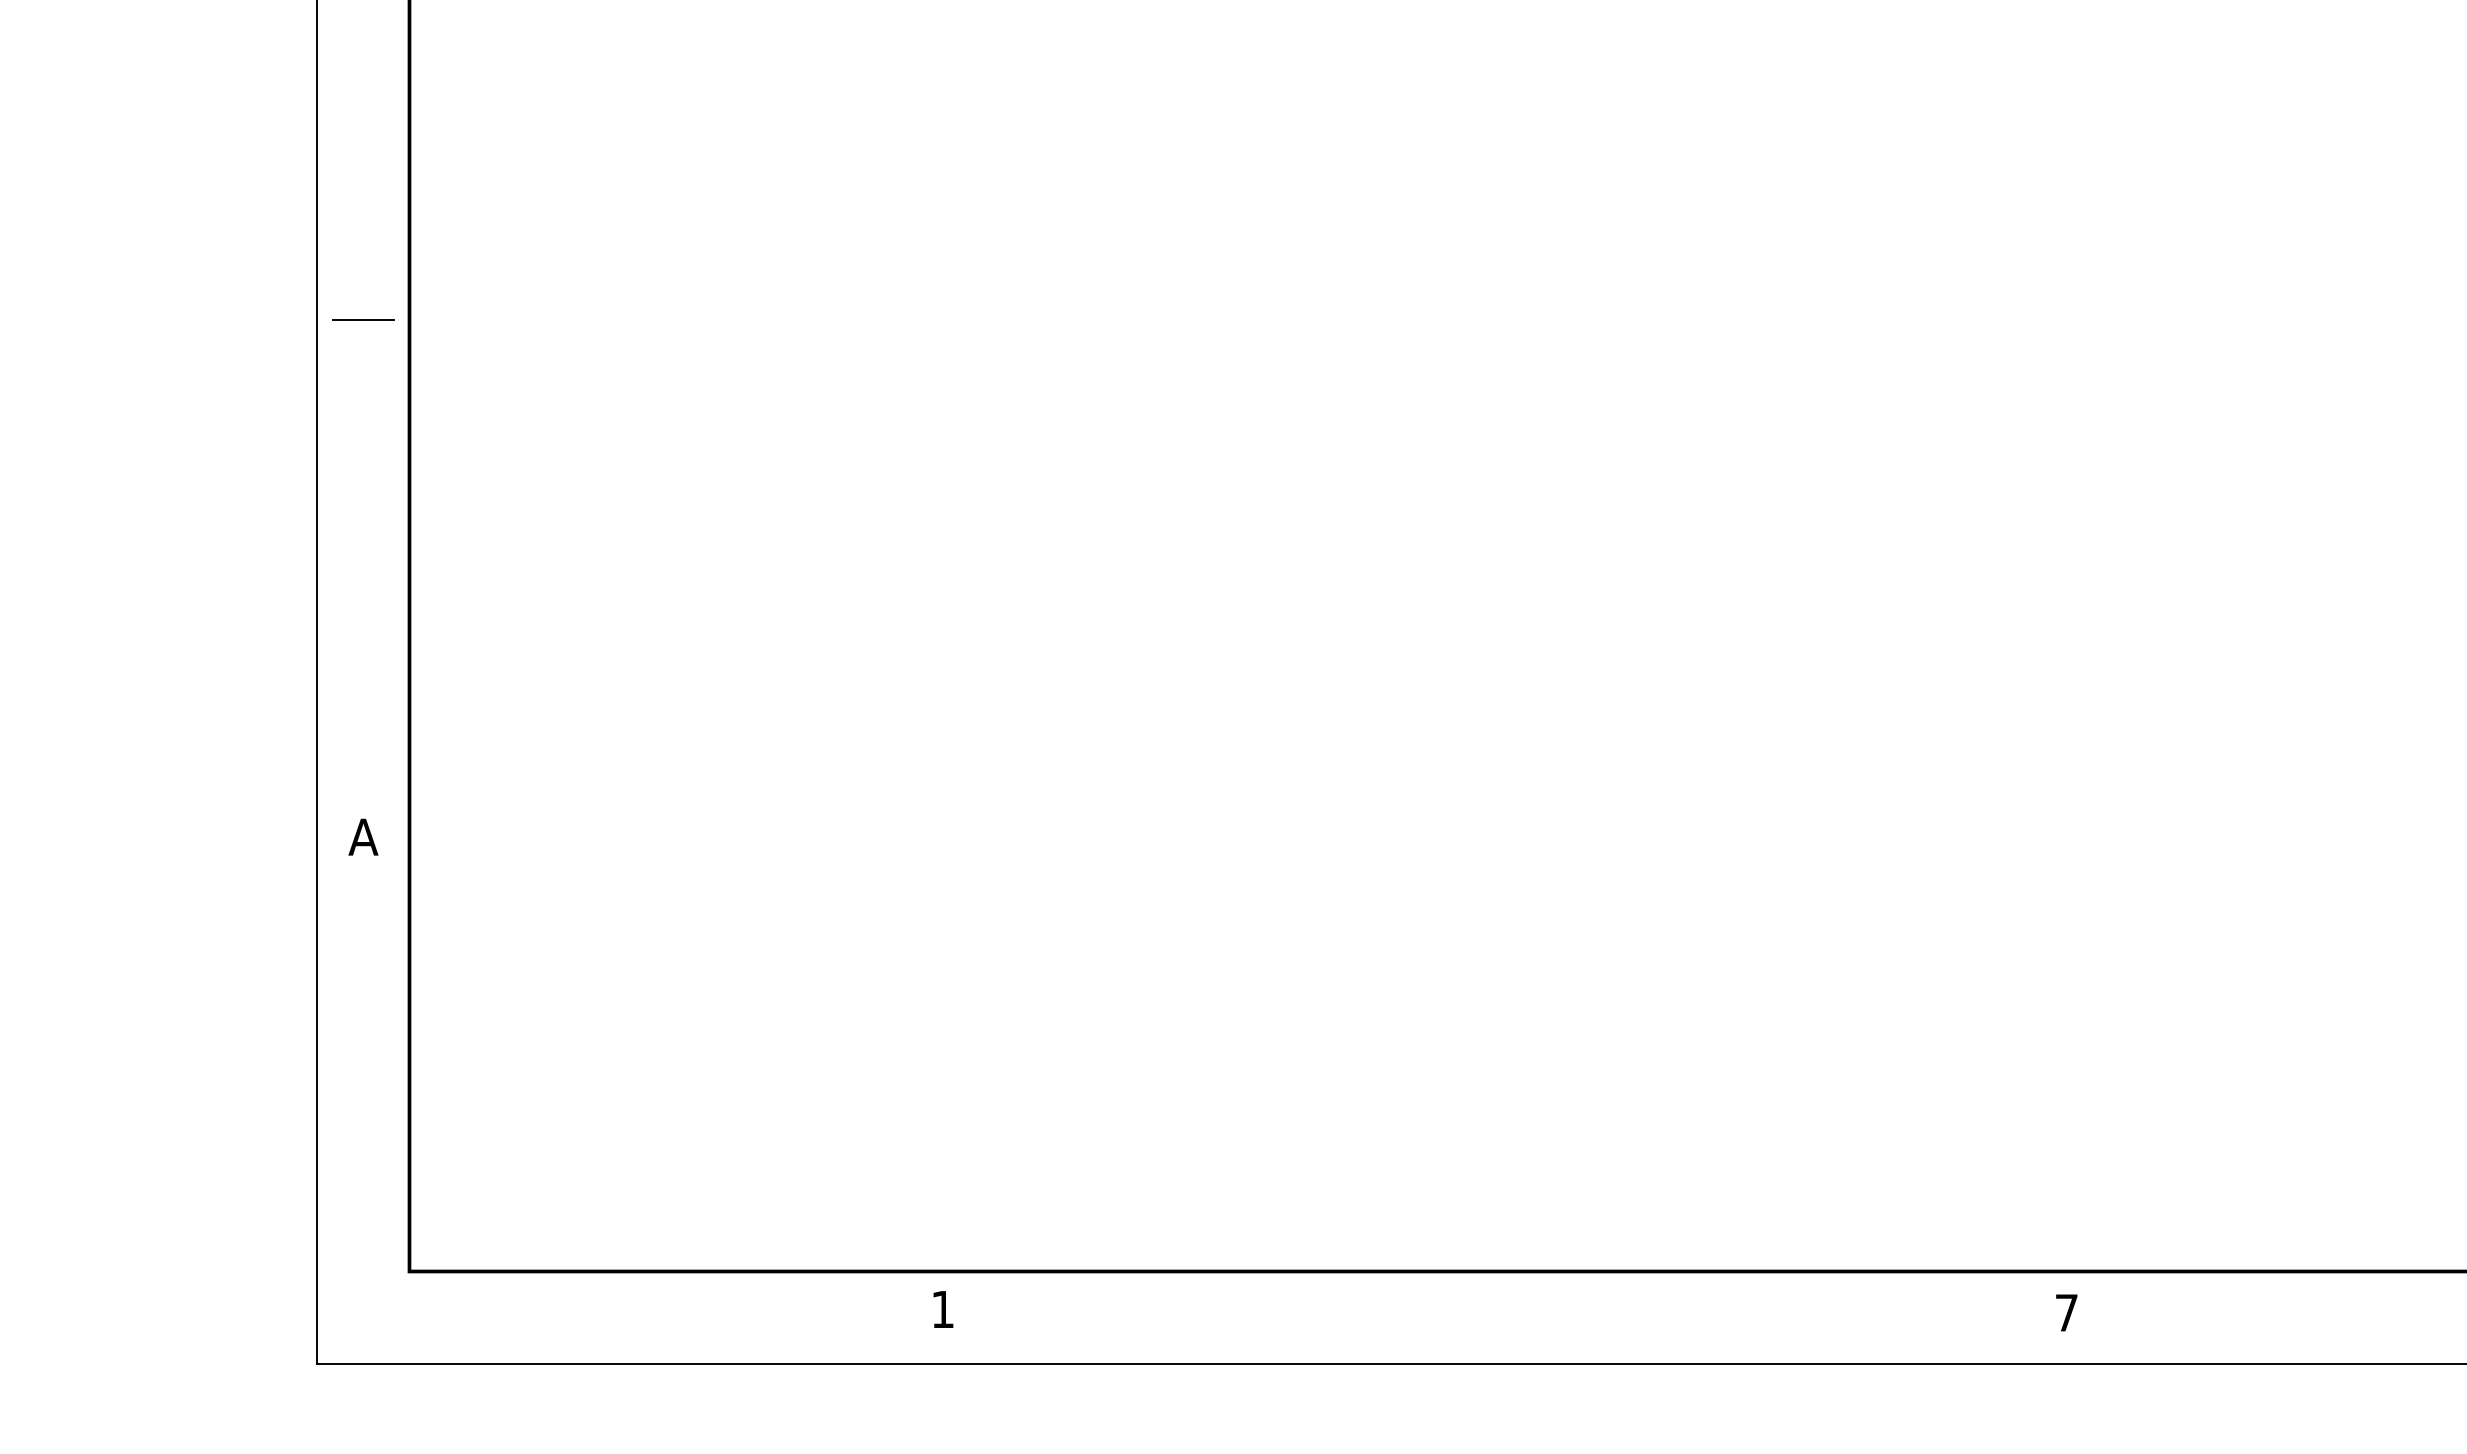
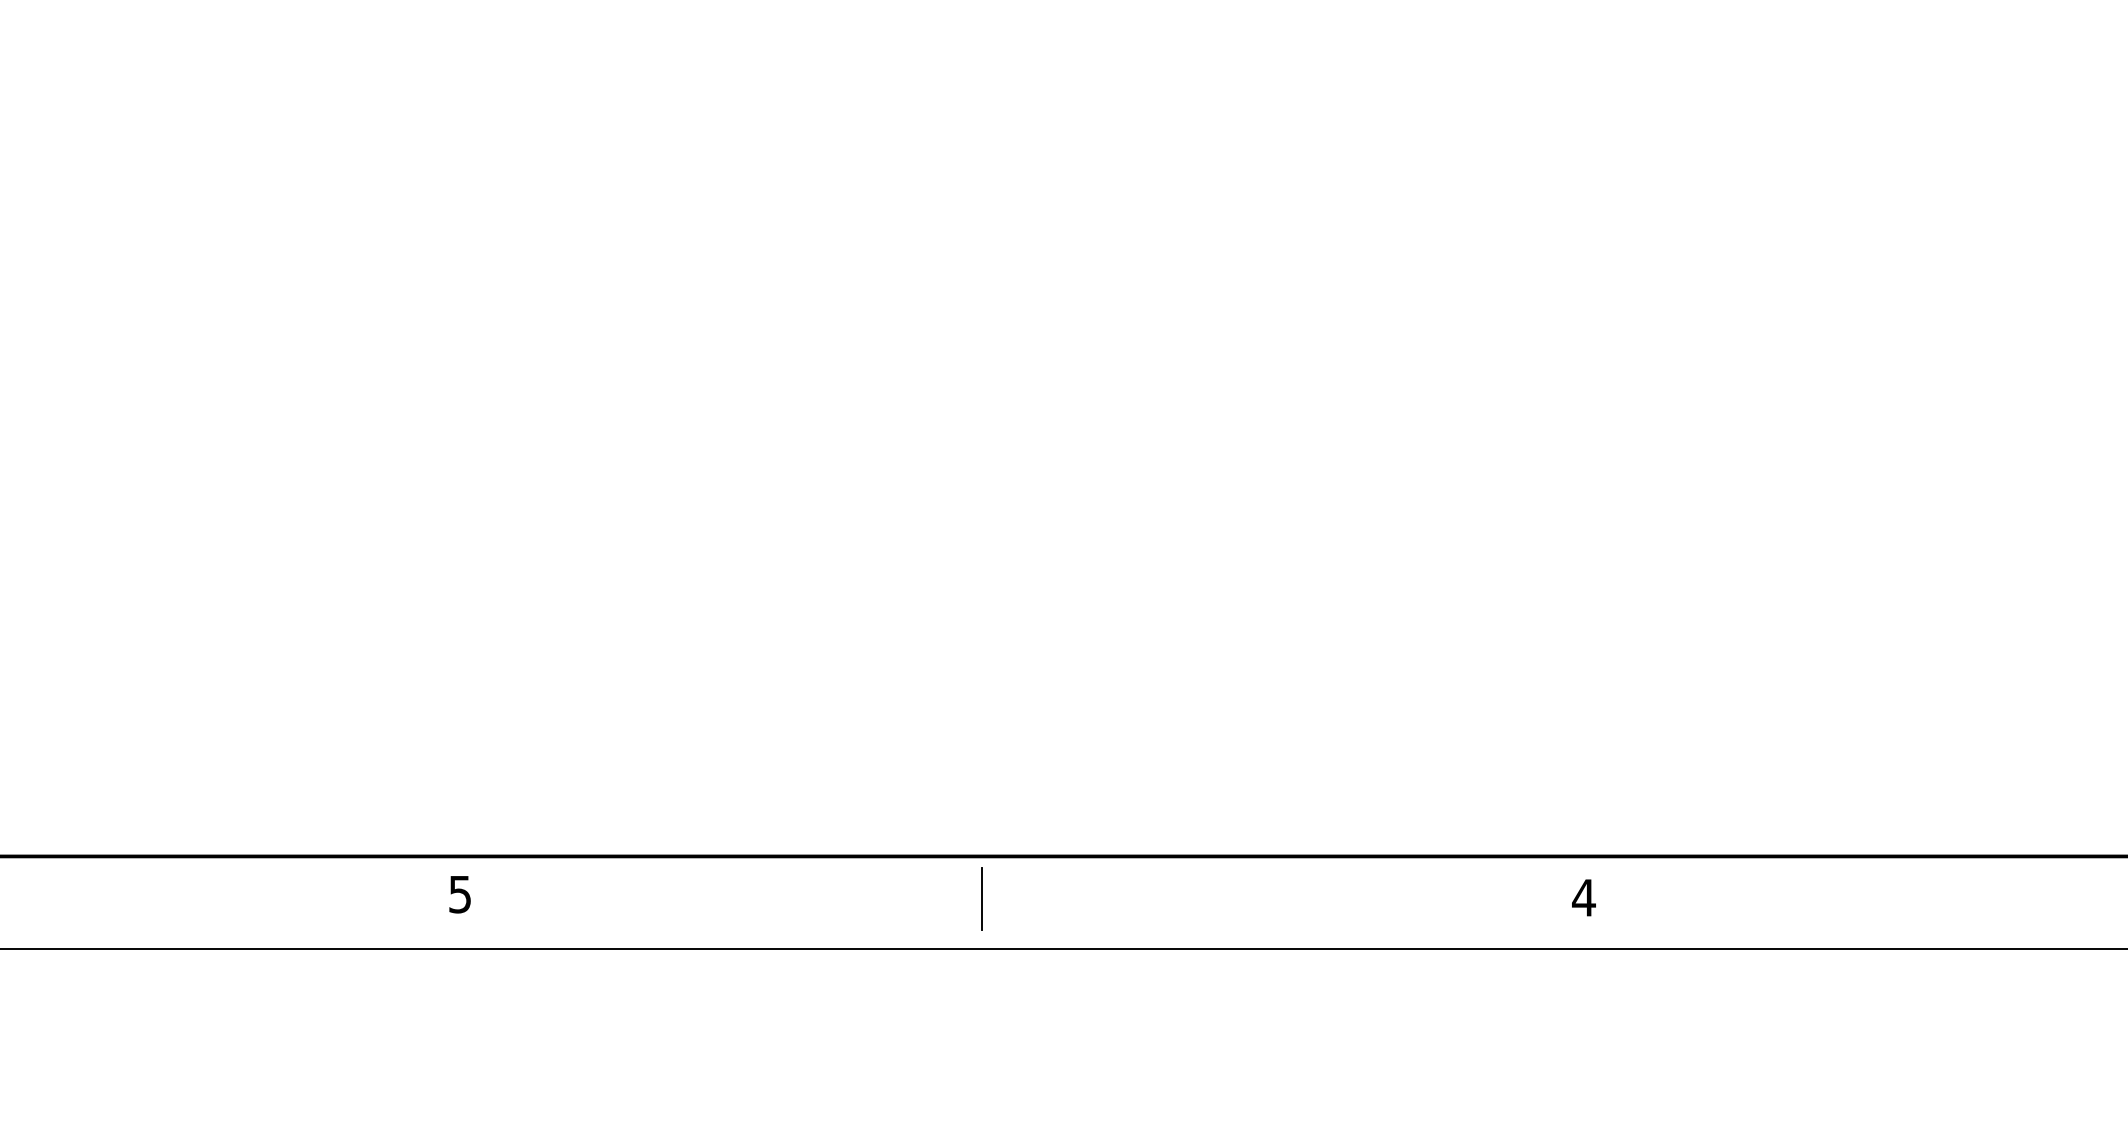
text: (942, 1309) -> (459, 894), 1 -> 5
text: (2066, 1312) -> (1583, 897), 7 -> 4
line: (1464, 1313) -> (981, 898), added

